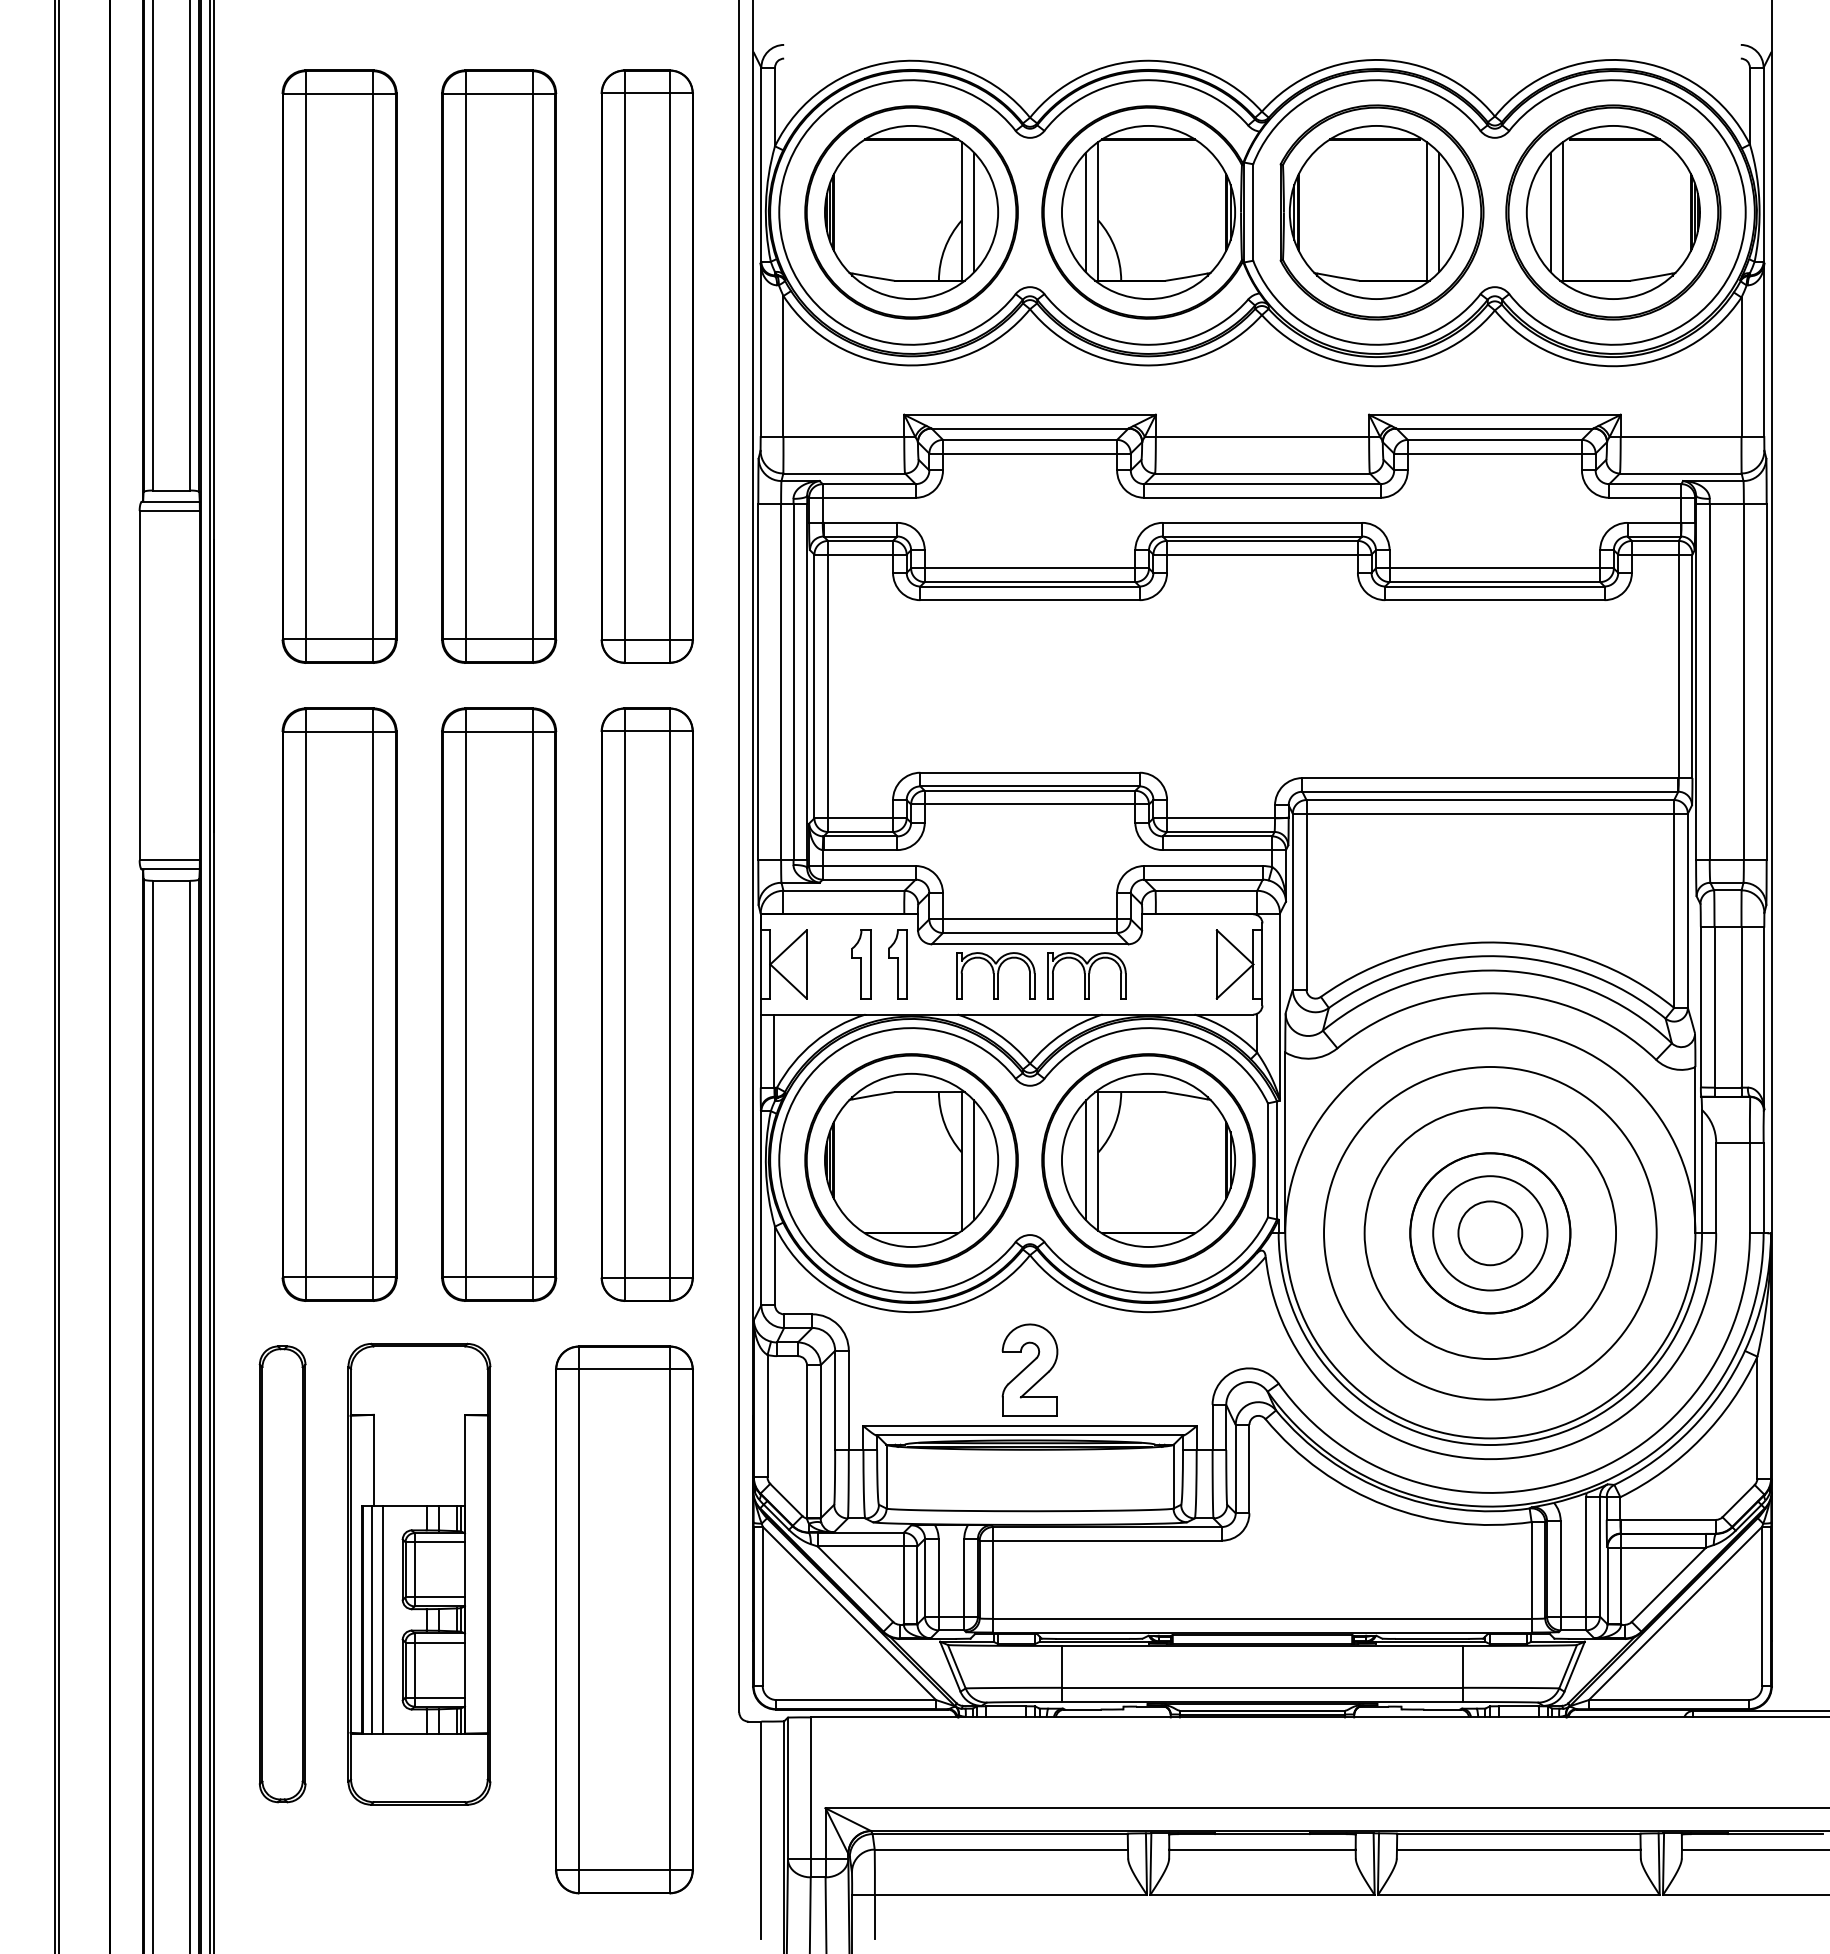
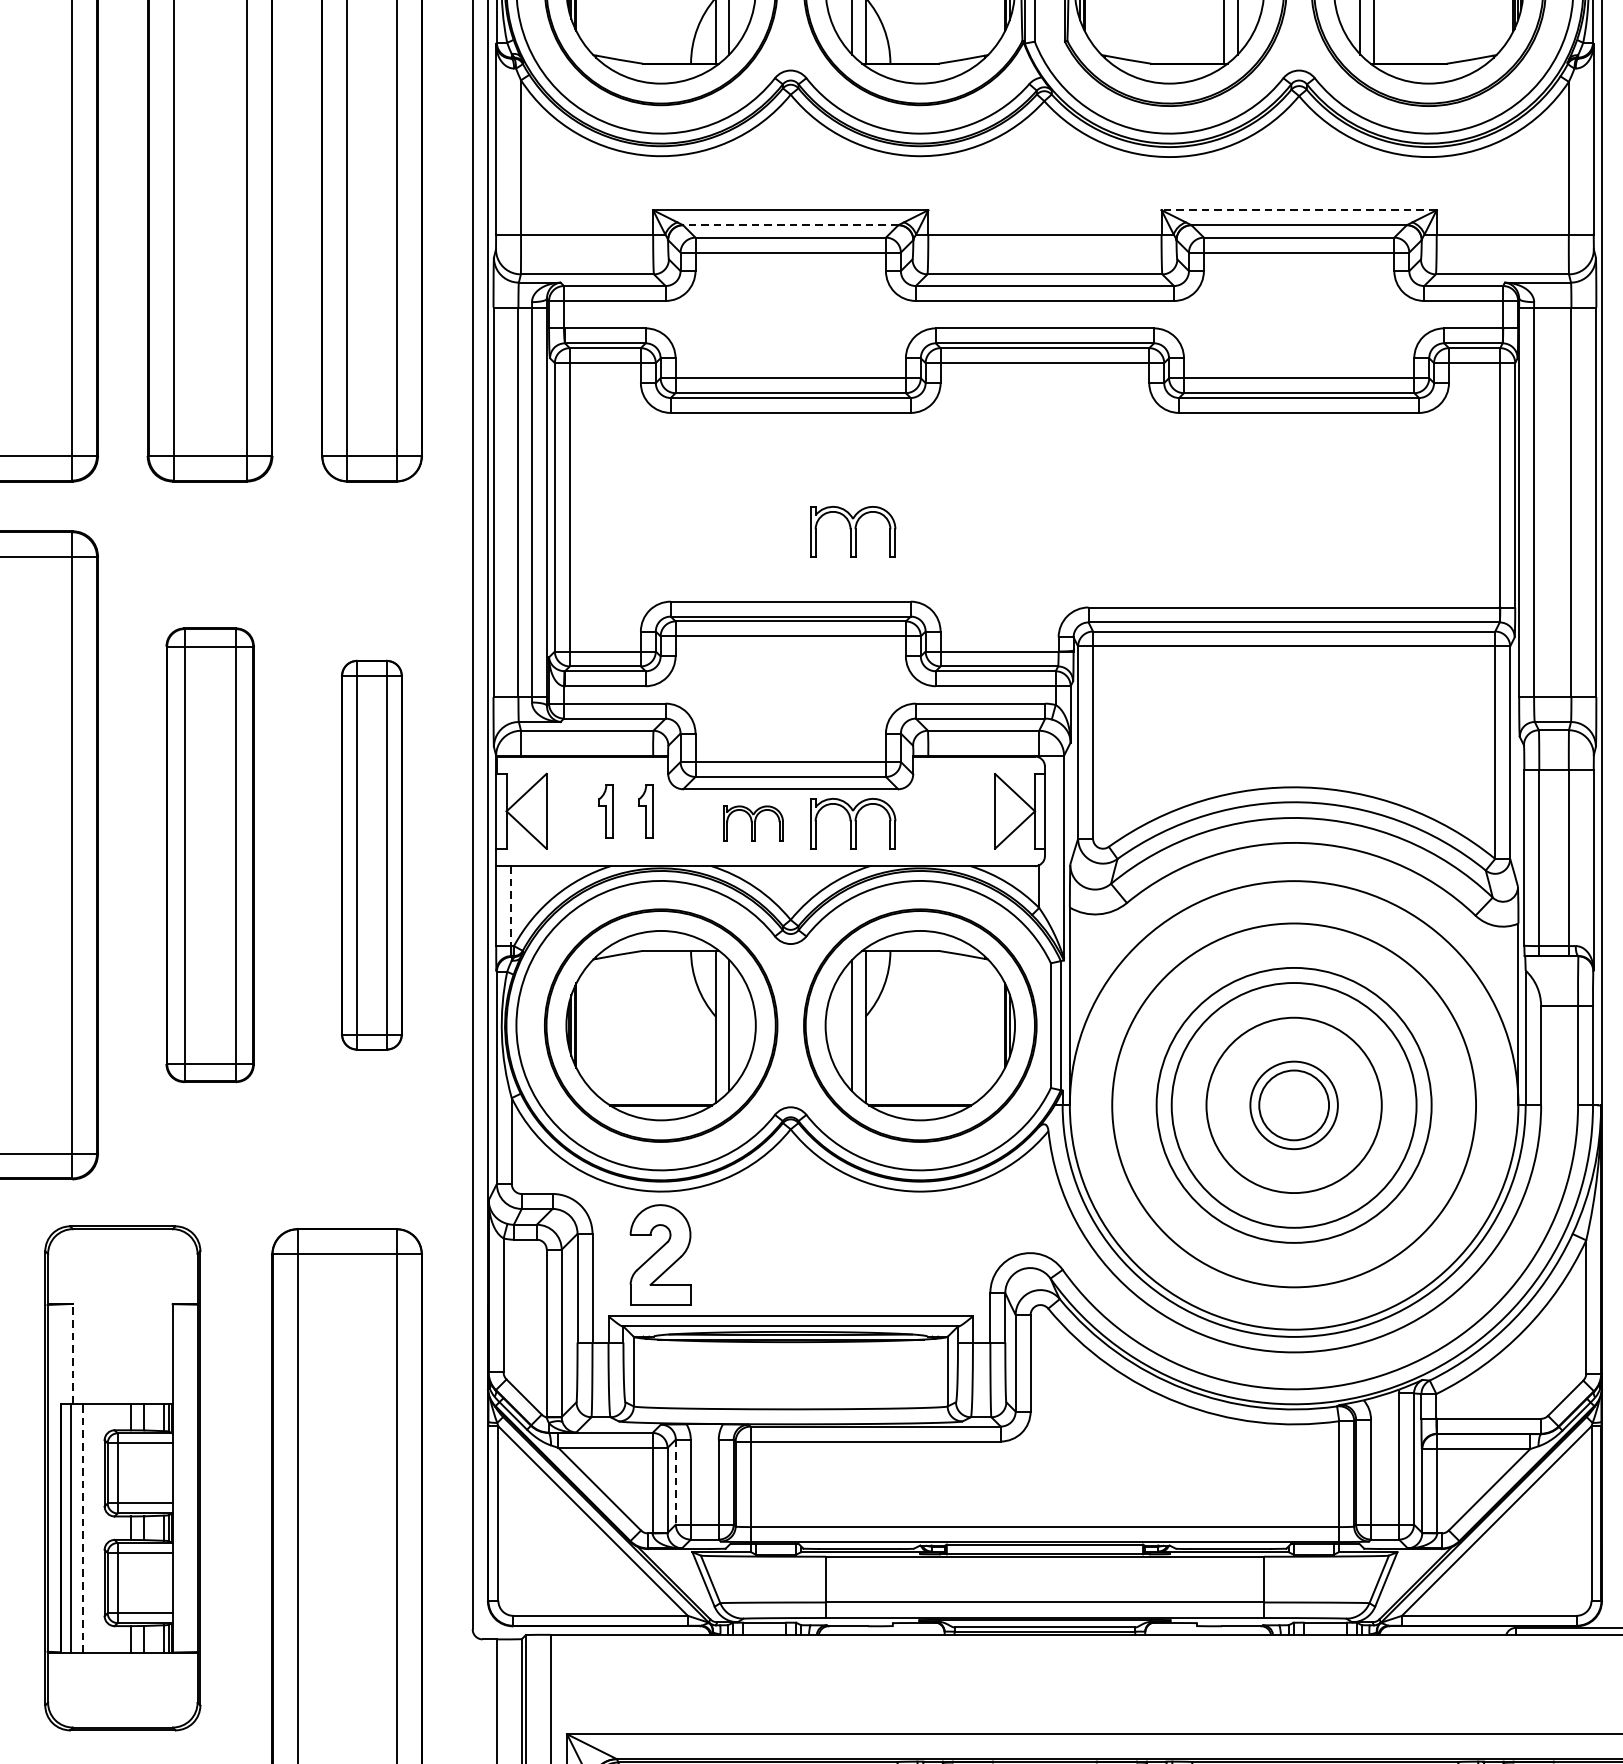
line: (1494, 414) -> (1298, 209), solid -> dashed
line: (1029, 428) -> (790, 225), solid -> dashed
part: (1086, 708) -> (852, 531), added
part: (861, 964) -> (606, 811), size x0.7
part: (897, 964) -> (645, 811), size x0.7
part: (995, 975) -> (752, 823), size x0.7
part: (499, 1004) -> (210, 855), size x0.7
part: (646, 1004) -> (371, 855), size x0.6
line: (774, 1051) -> (511, 906), solid -> dashed
circle: (1490, 1233) -> (1294, 1105), size x0.7
circle: (1490, 1233) -> (1294, 1105), size x1.4
part: (1029, 1369) -> (659, 1254), moved
line: (373, 1460) -> (72, 1353), solid -> dashed
line: (925, 1577) -> (676, 1481), solid -> dashed
line: (382, 1619) -> (82, 1527), solid -> dashed

